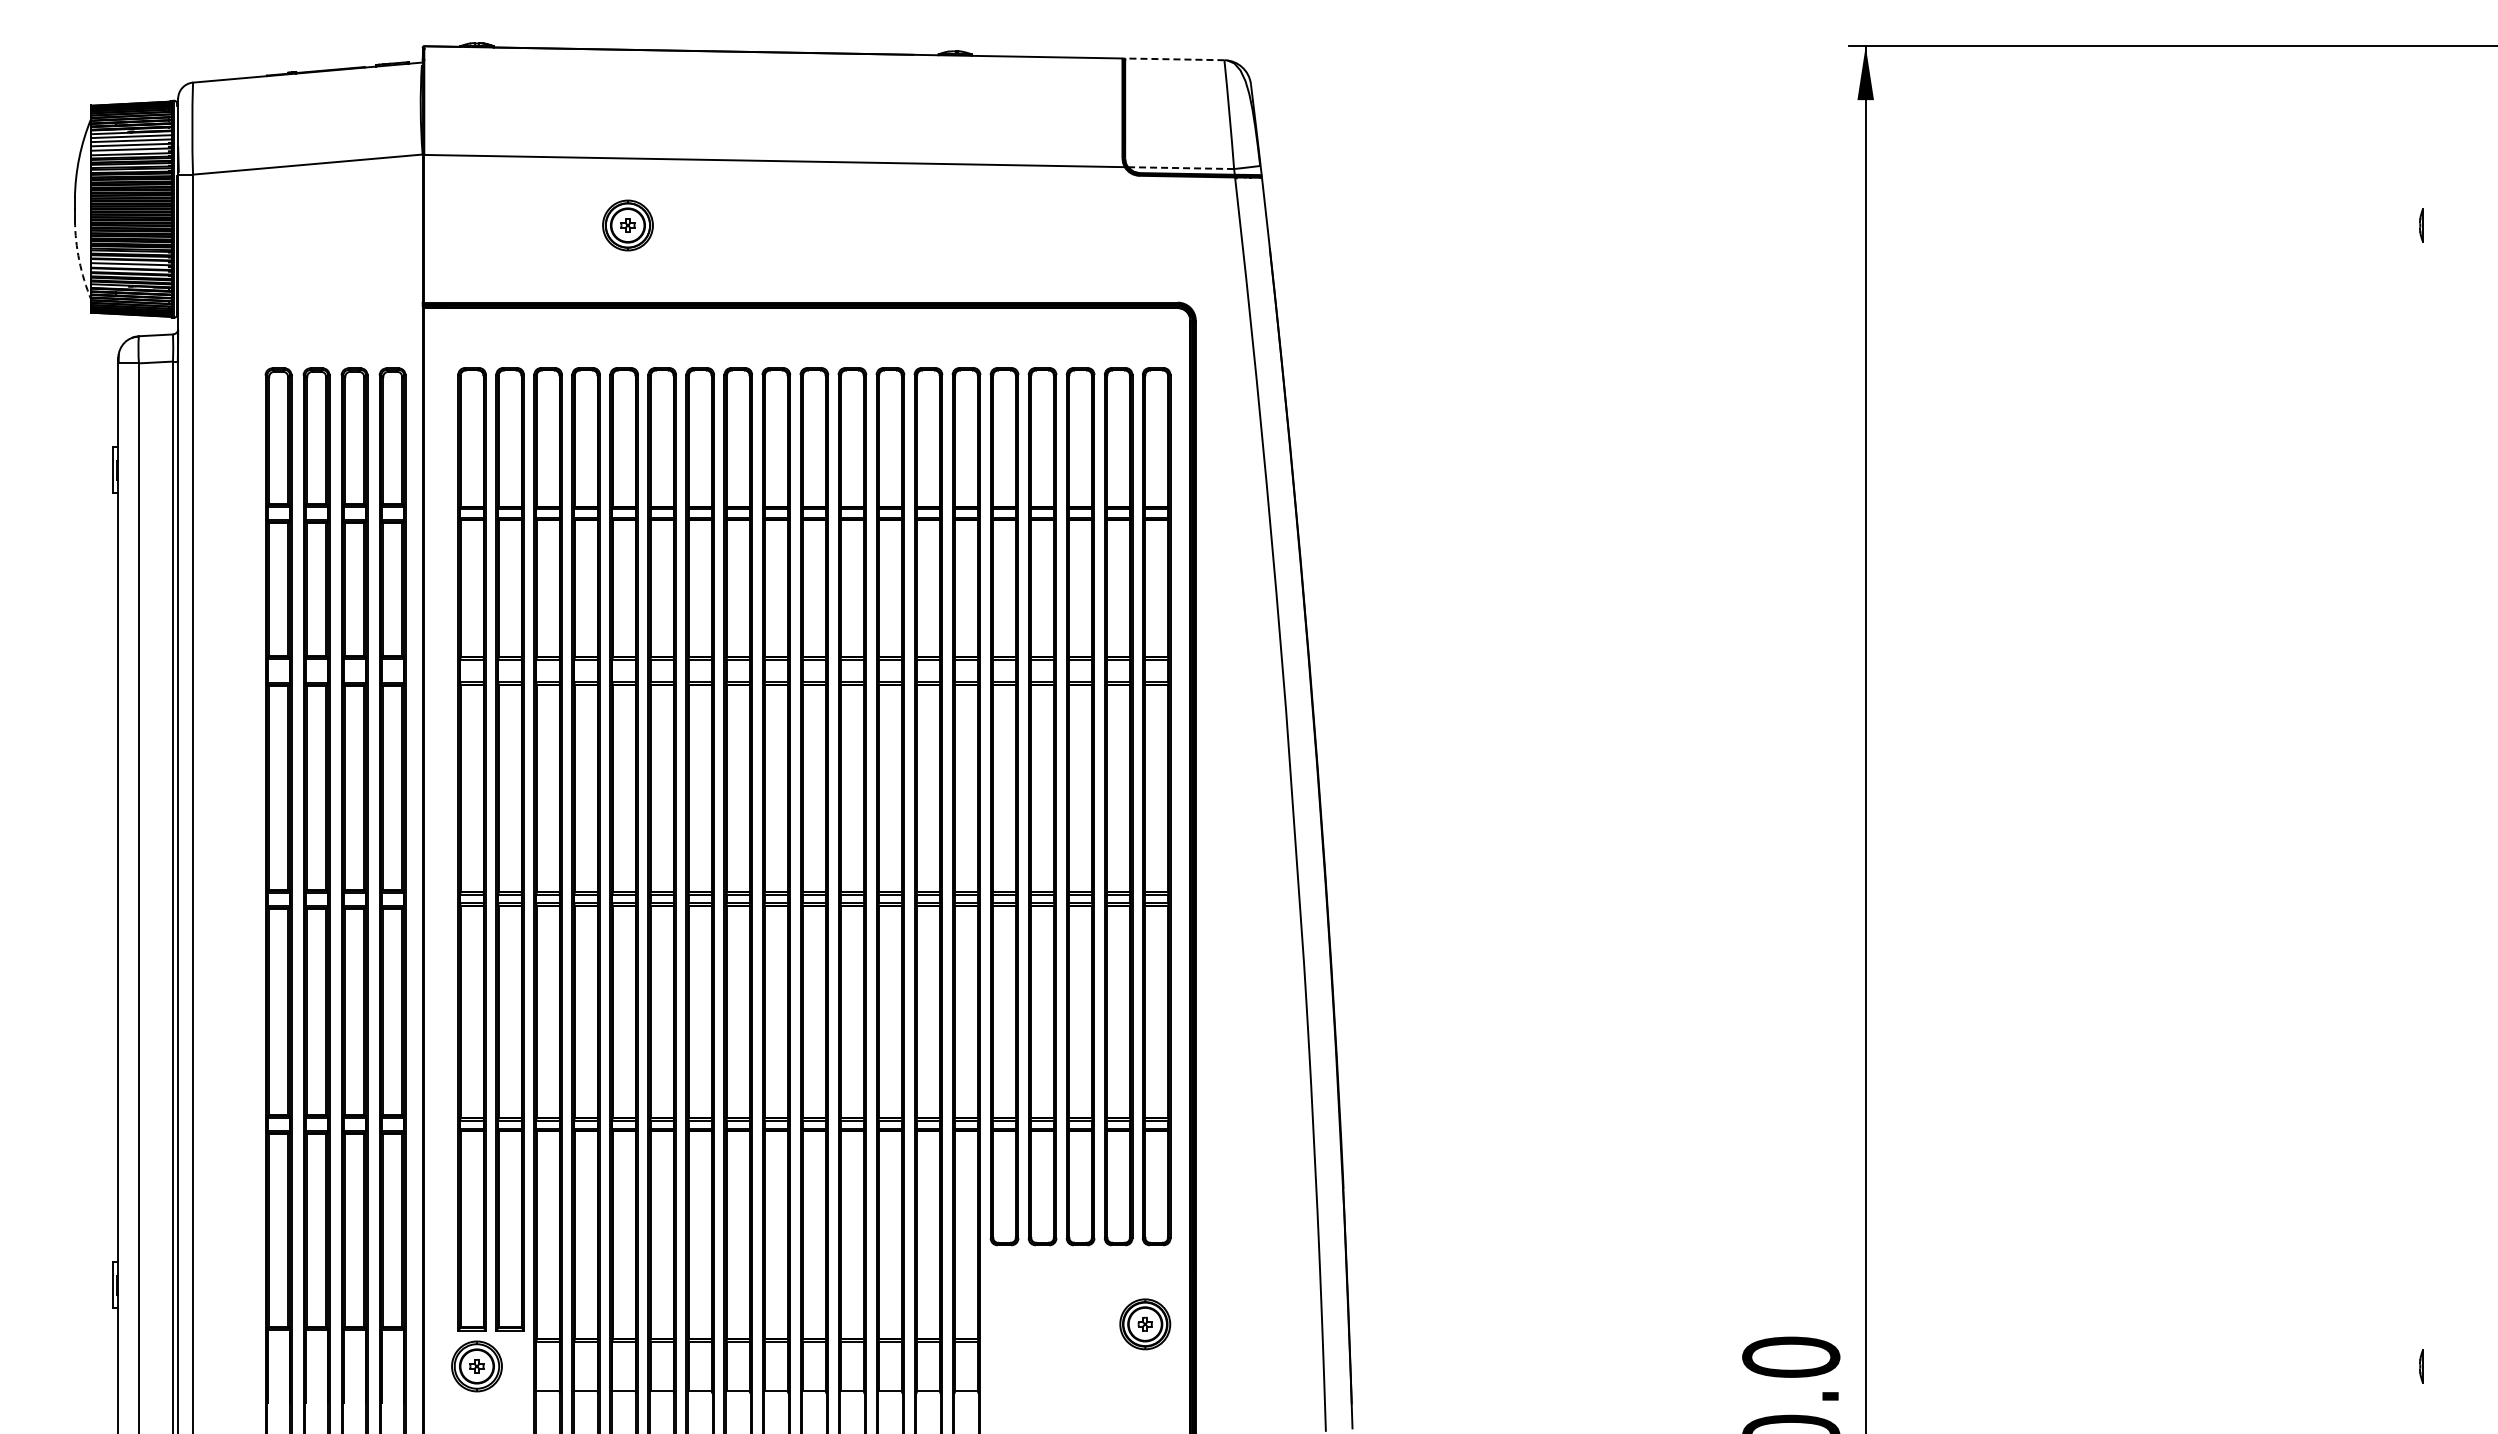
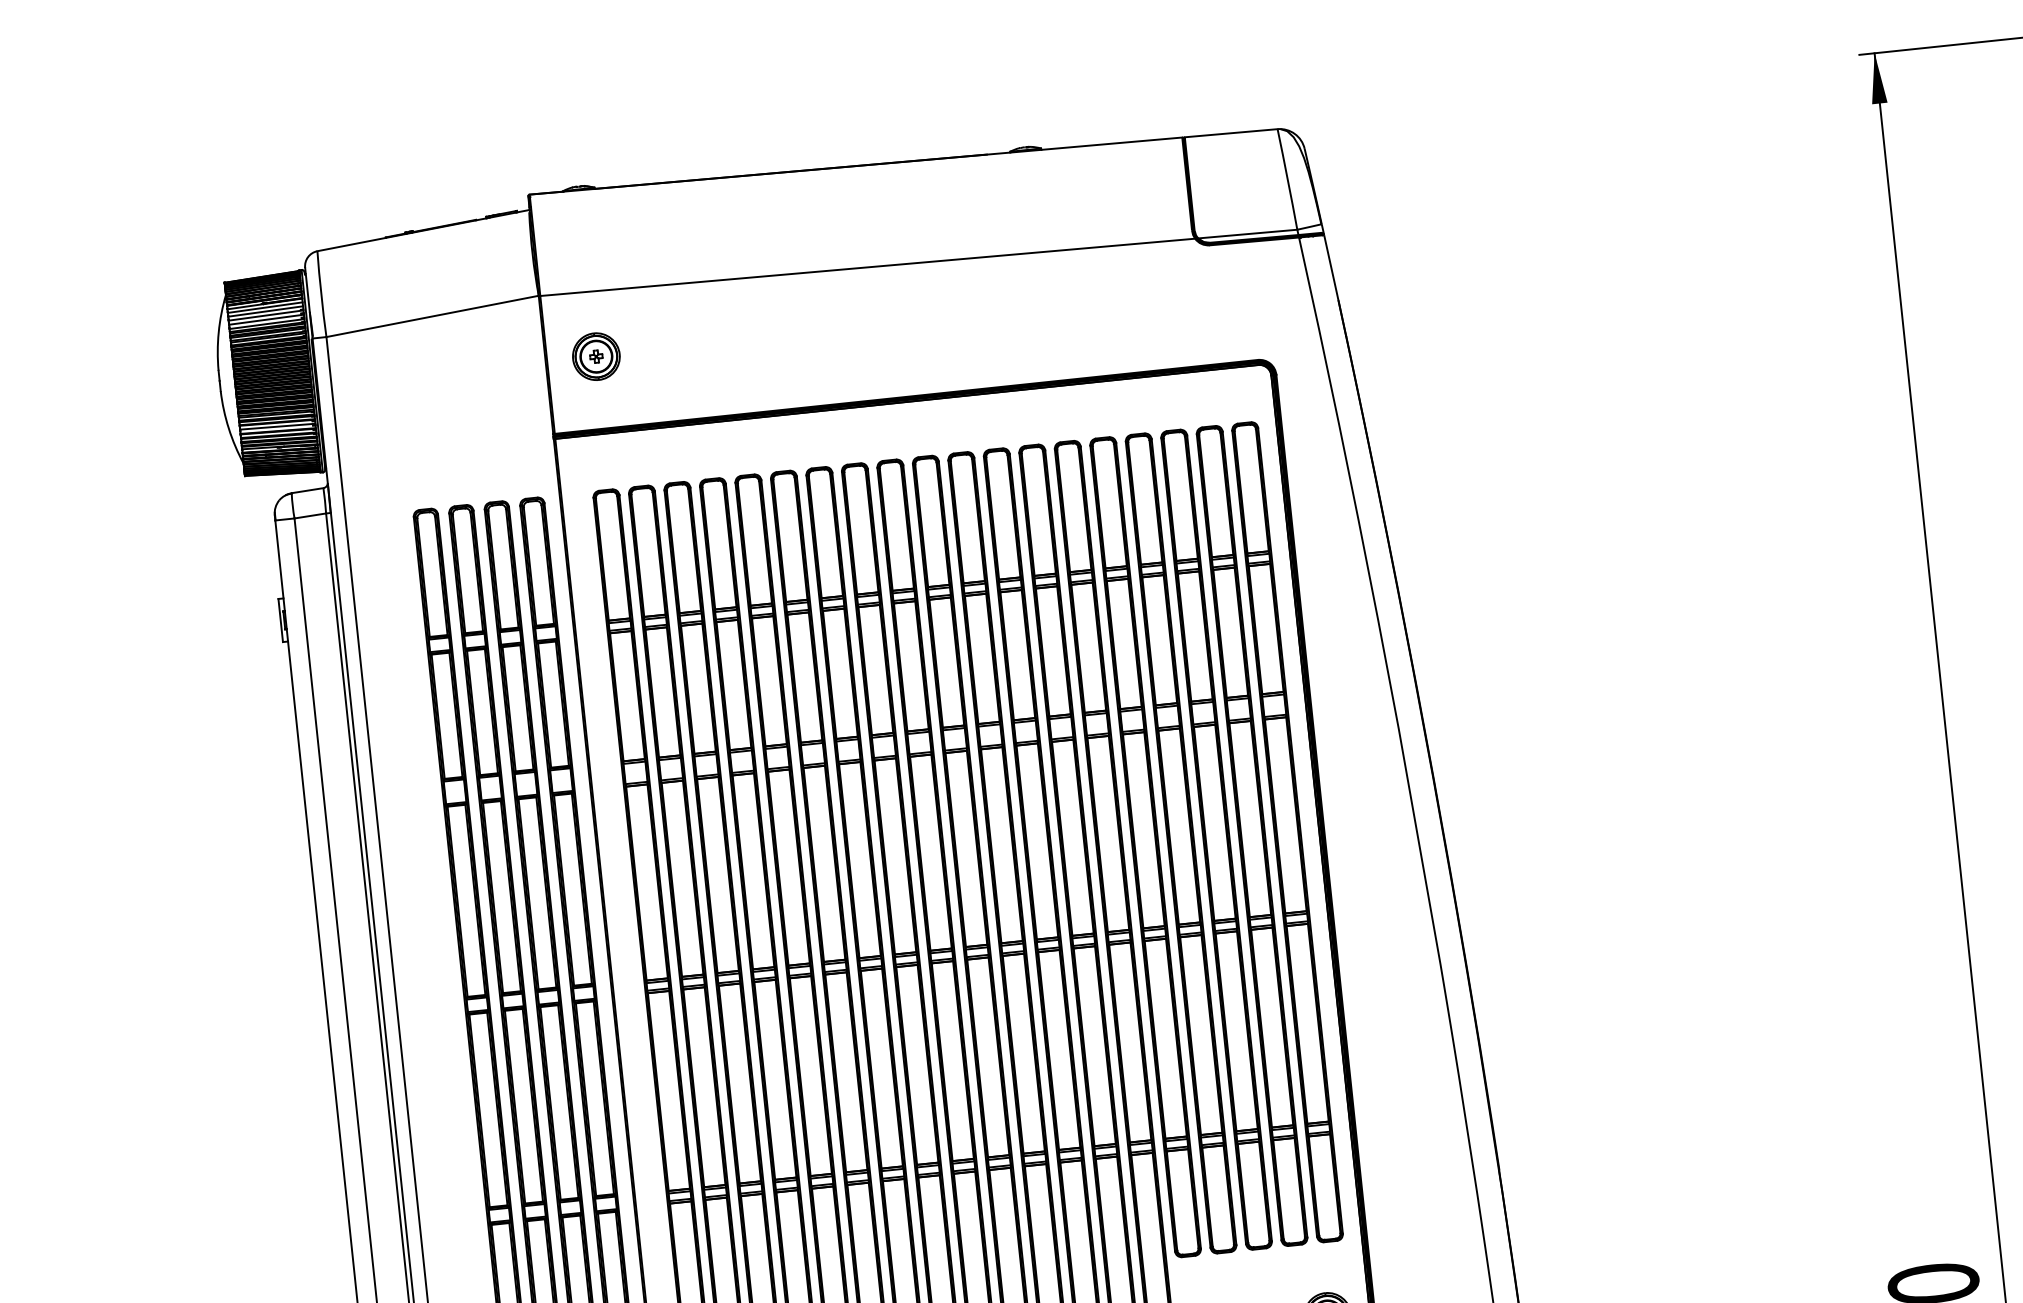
line: (1174, 59) -> (1230, 133), dashed -> solid
line: (1181, 168) -> (1248, 234), dashed -> solid
part: (627, 225) -> (595, 356), moved
arc: (79, 260) -> (228, 428), dashed -> solid

